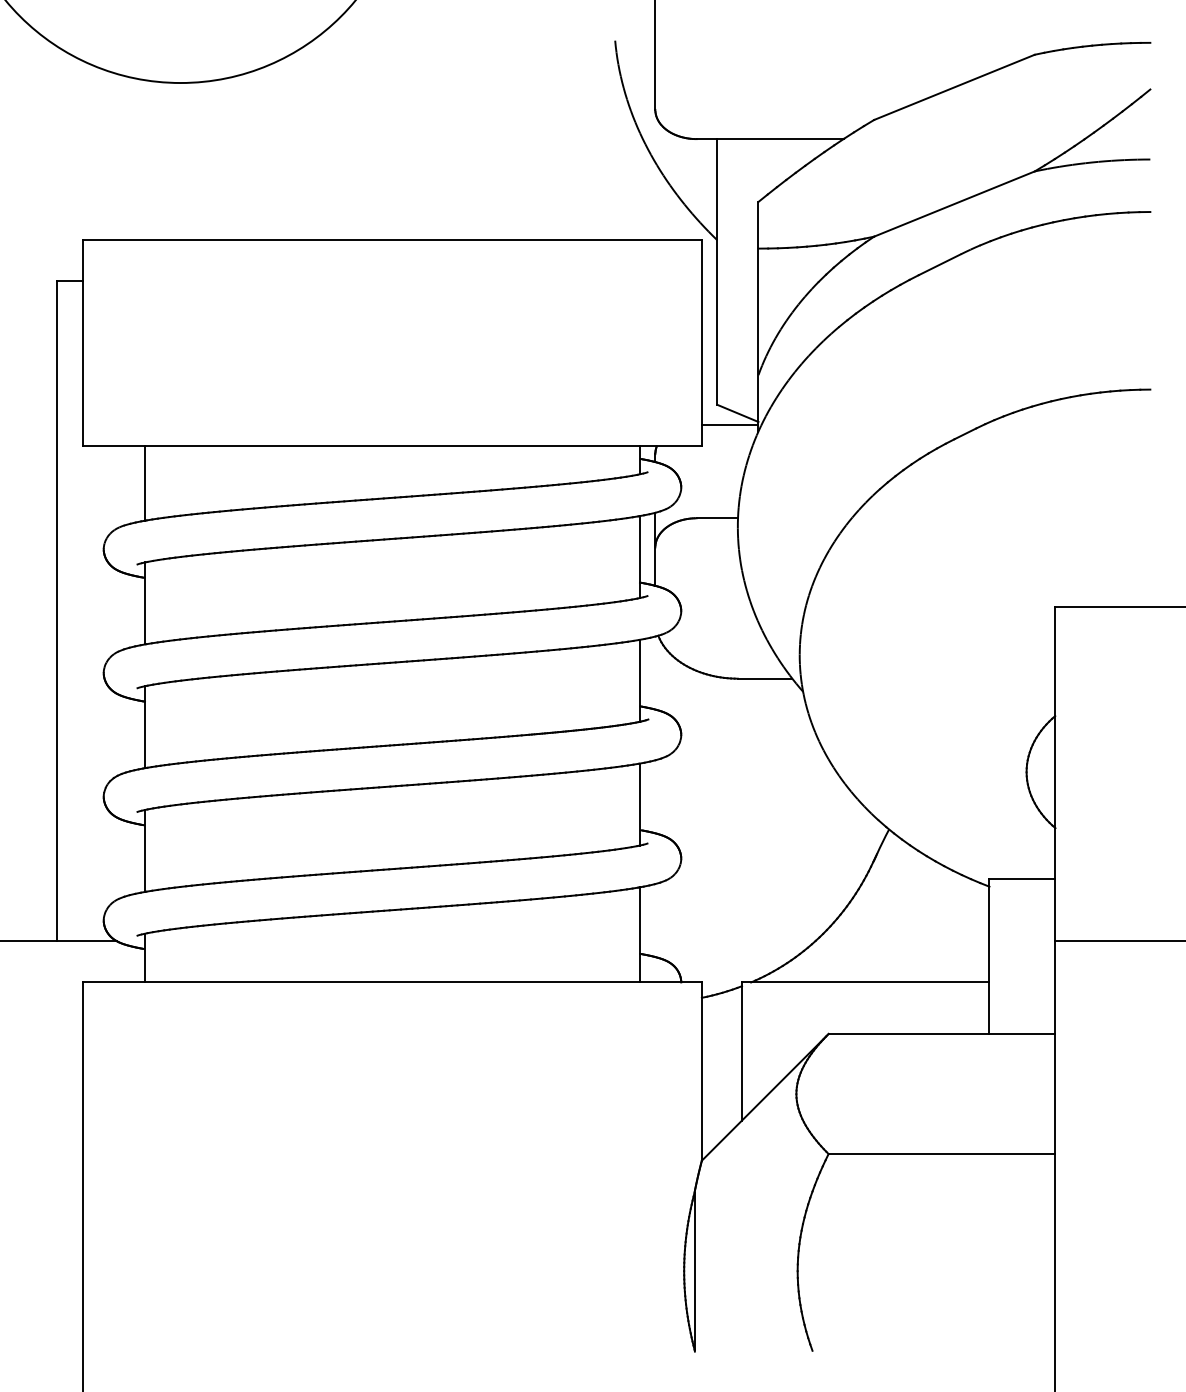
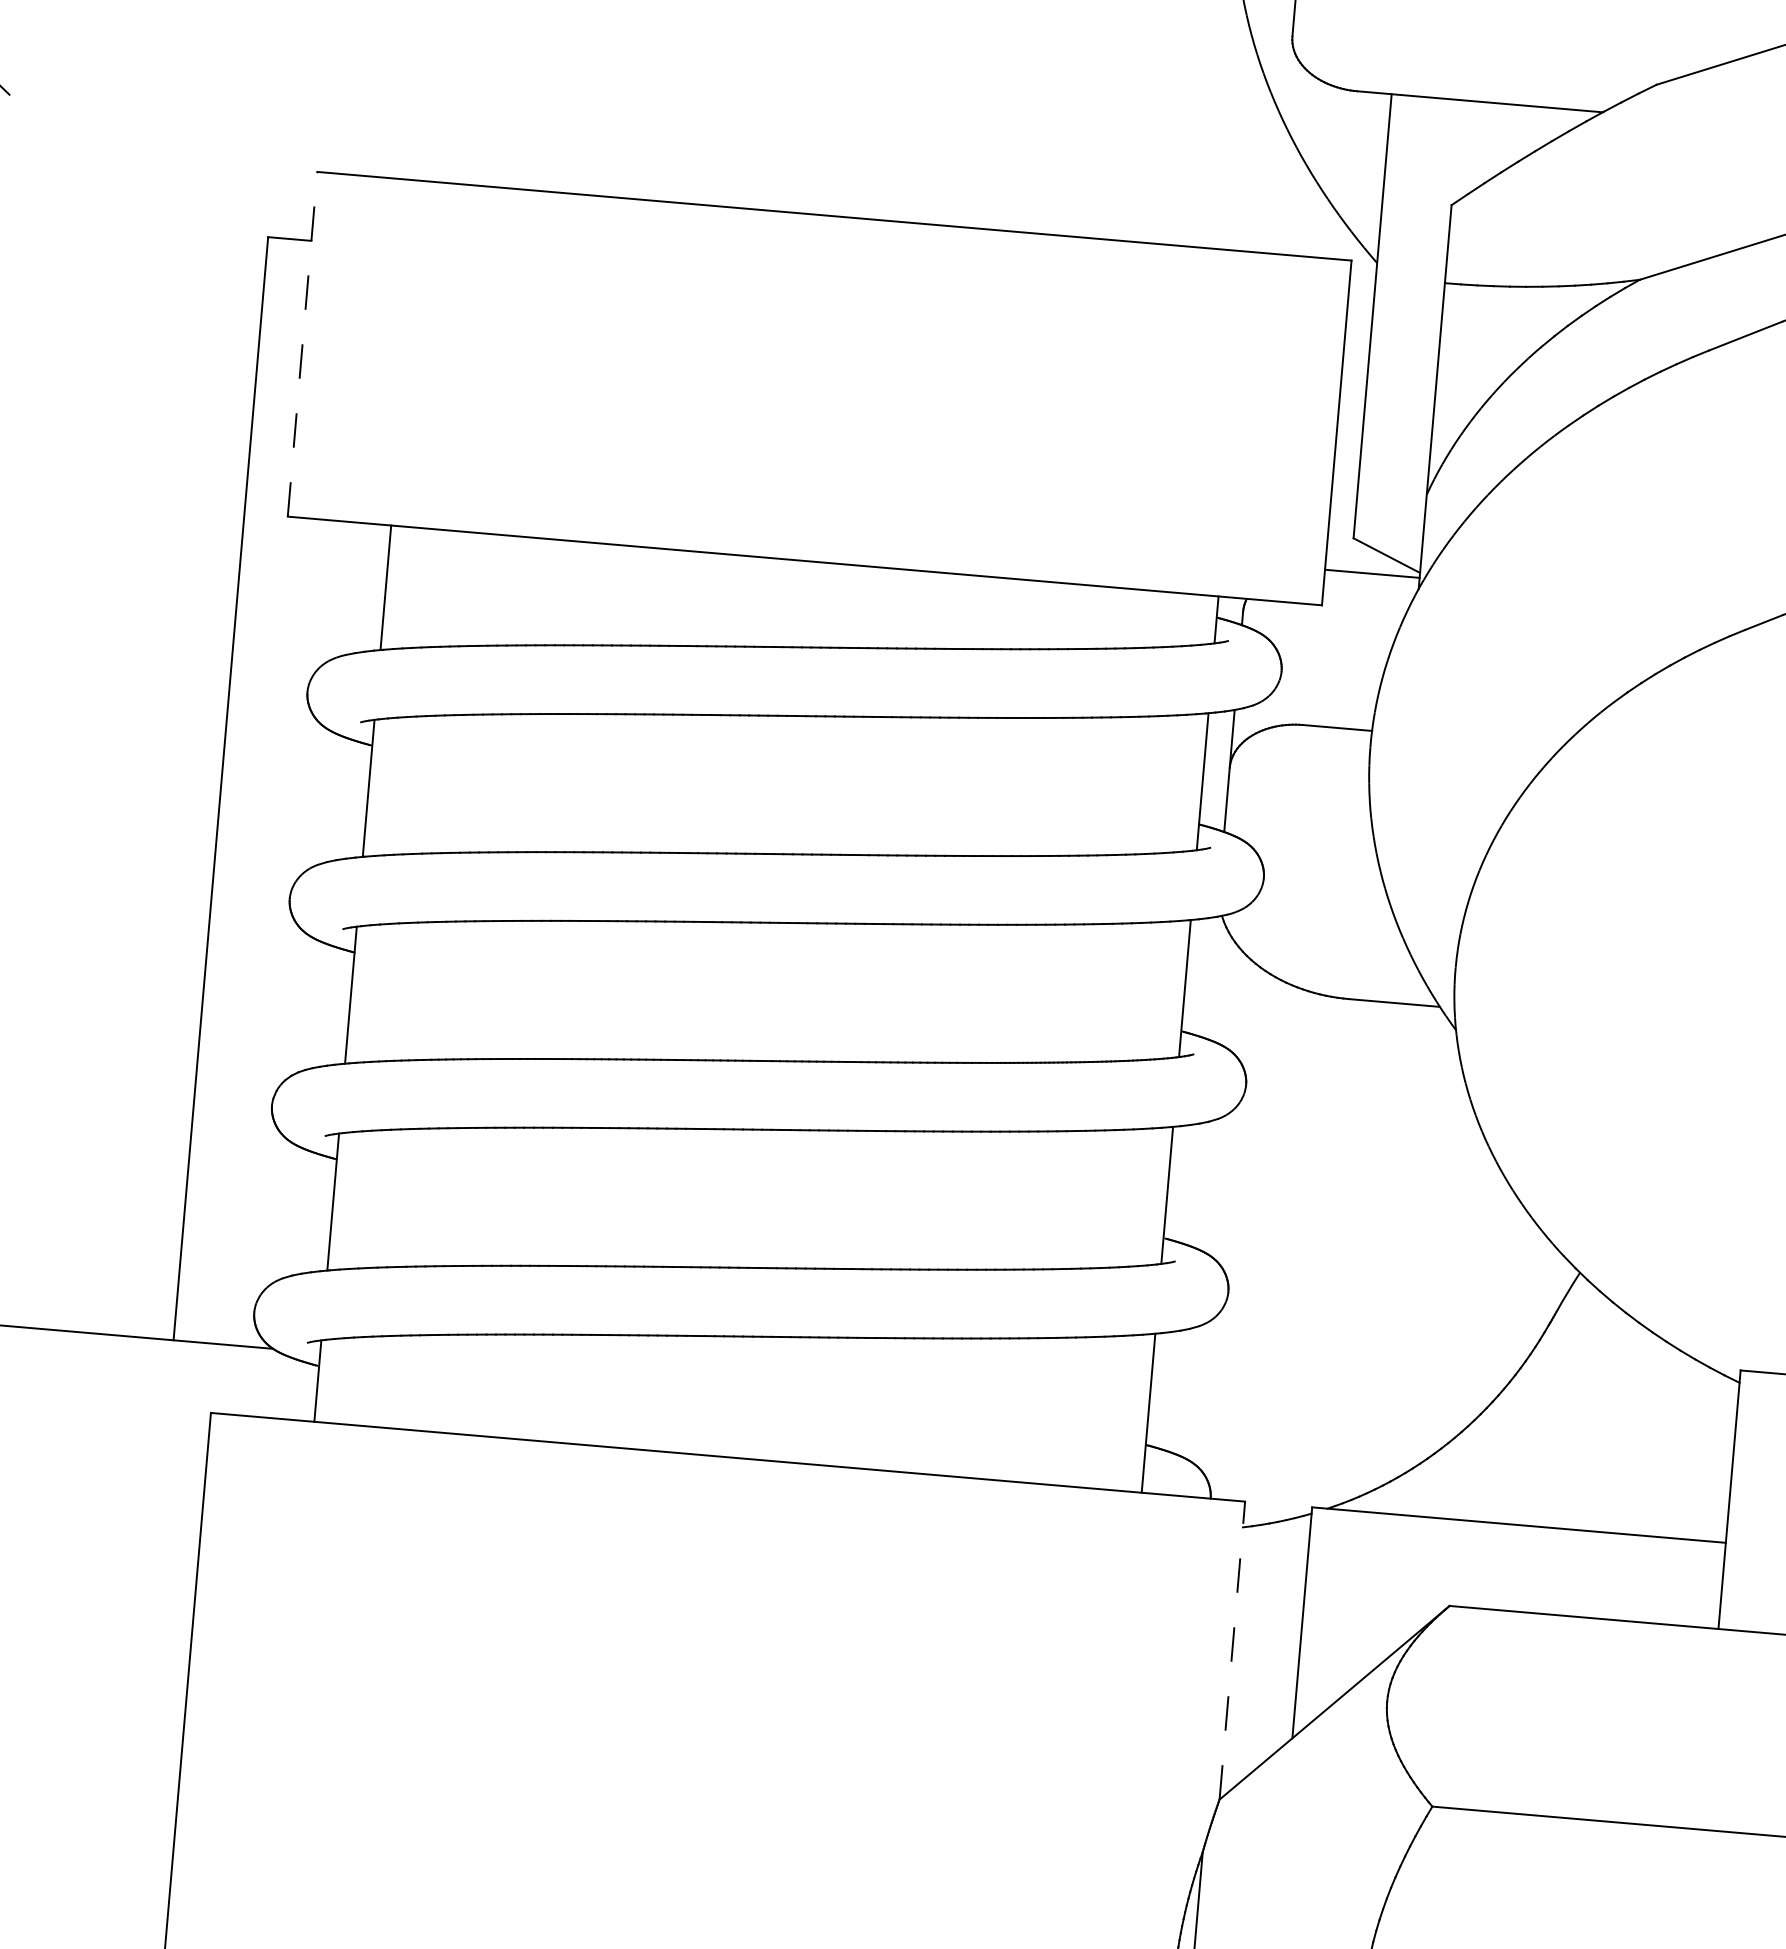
line: (83, 342) -> (303, 343), solid -> dashed
line: (701, 1071) -> (1231, 1650), solid -> dashed

